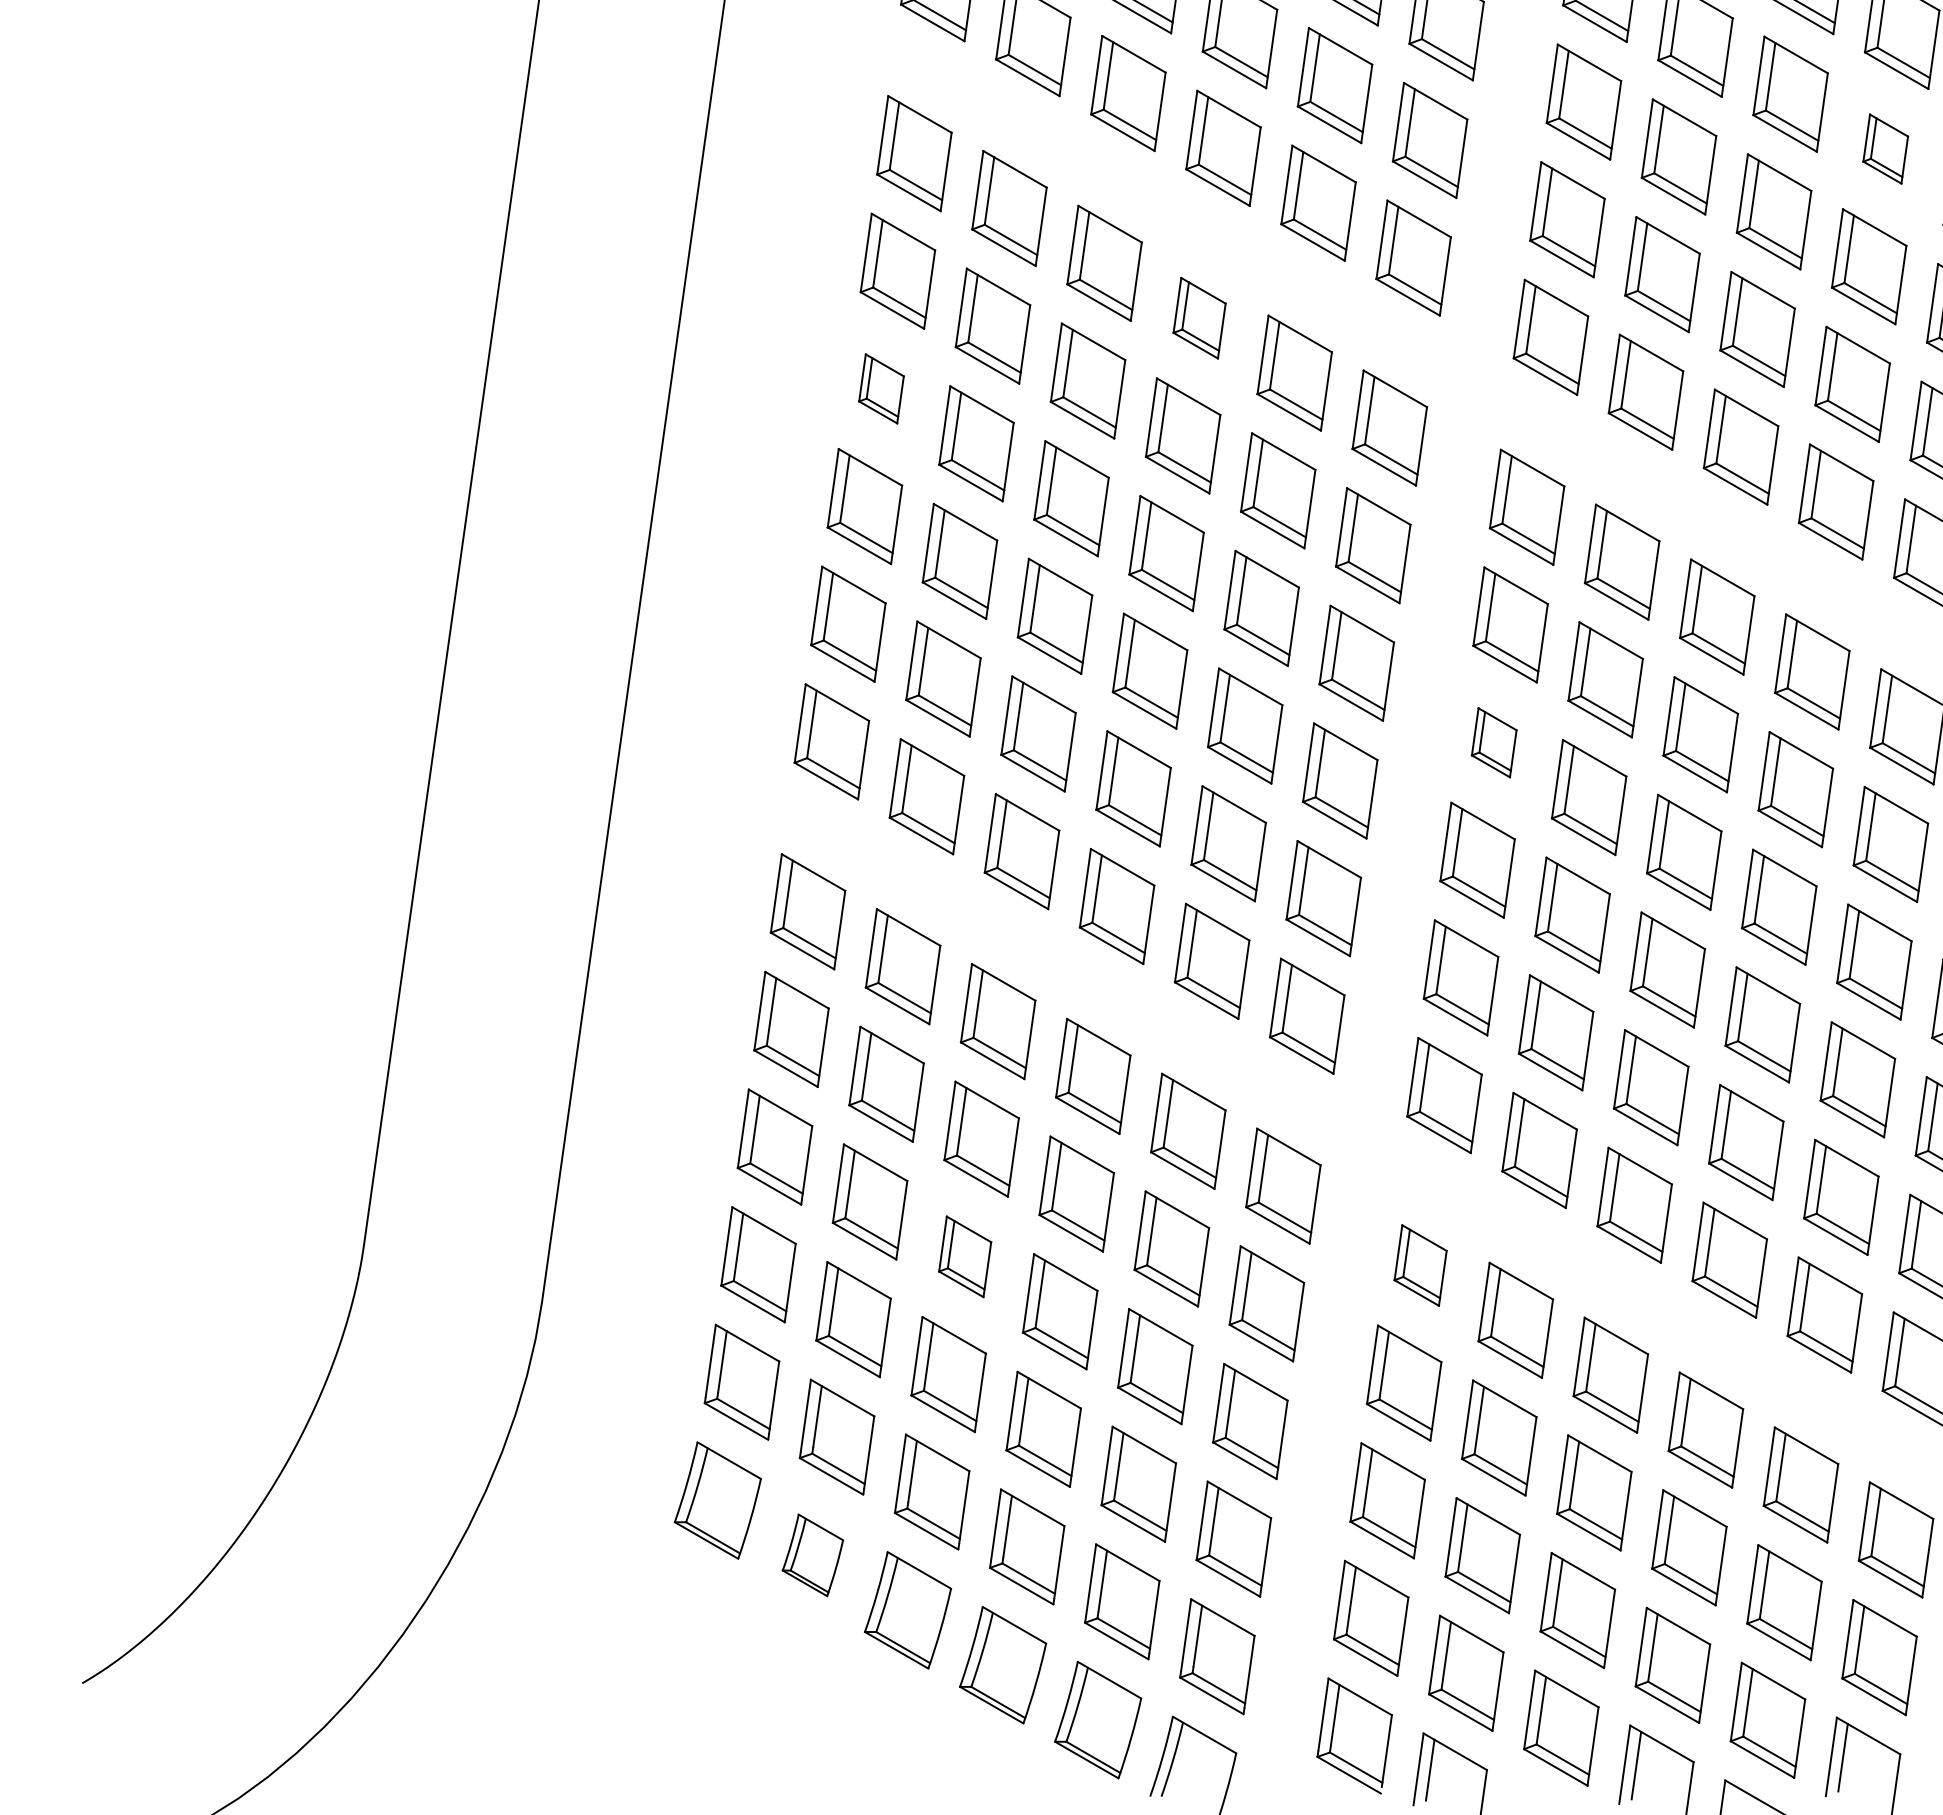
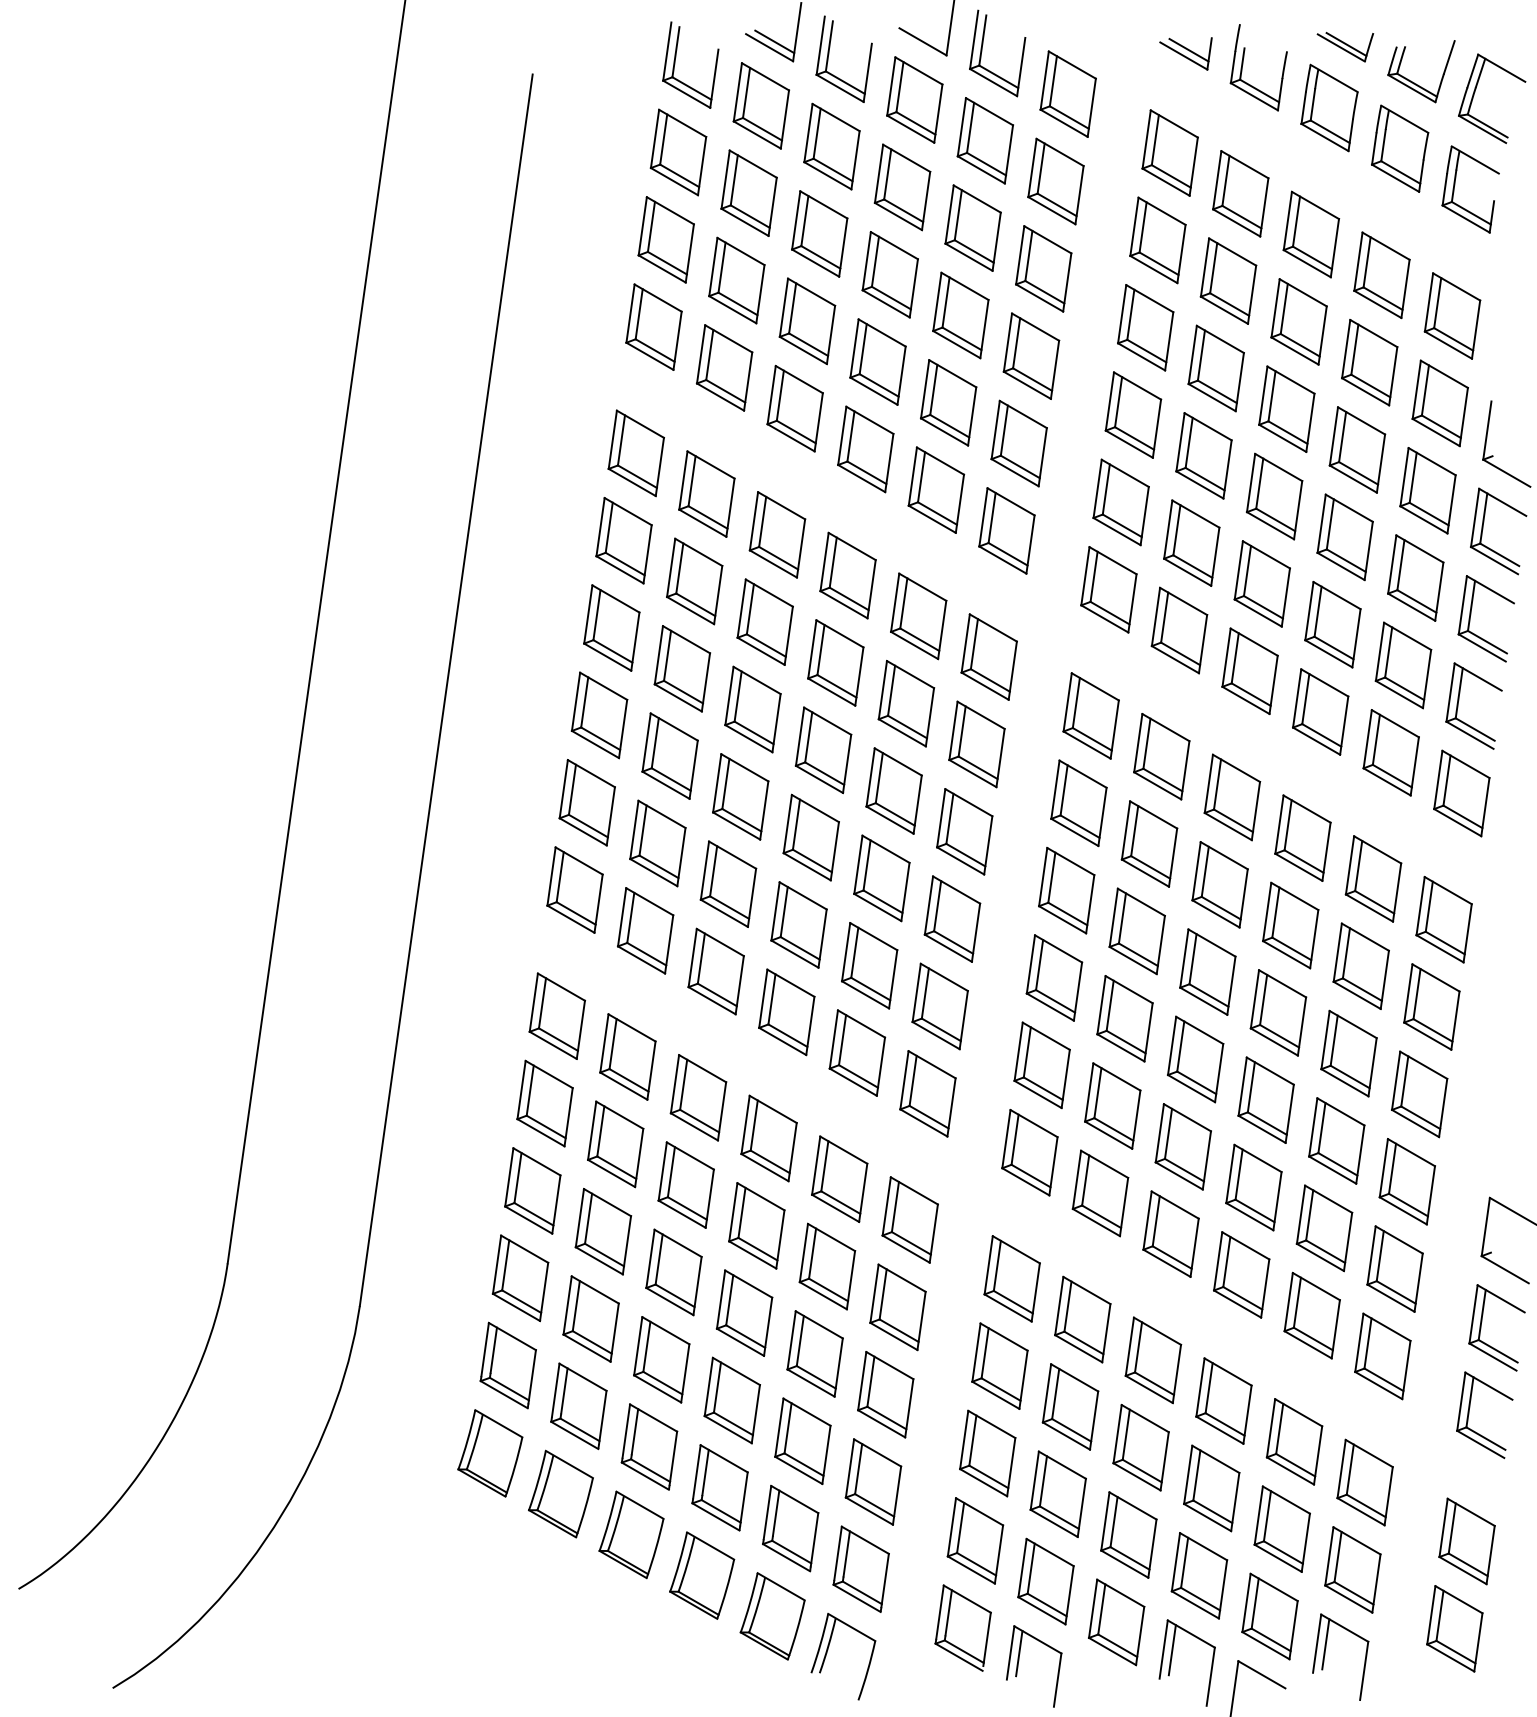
part: (1885, 148) -> (1357, 449), size x1.67
part: (1198, 318) -> (847, 575), size x1.43
part: (880, 388) -> (611, 627), size x1.67
part: (1493, 742) -> (1066, 890), size x1.67
part: (964, 1256) -> (673, 1272), size x1.43
part: (1419, 1265) -> (1011, 1278), size x1.43
part: (812, 1554) -> (560, 1493), size x1.43

